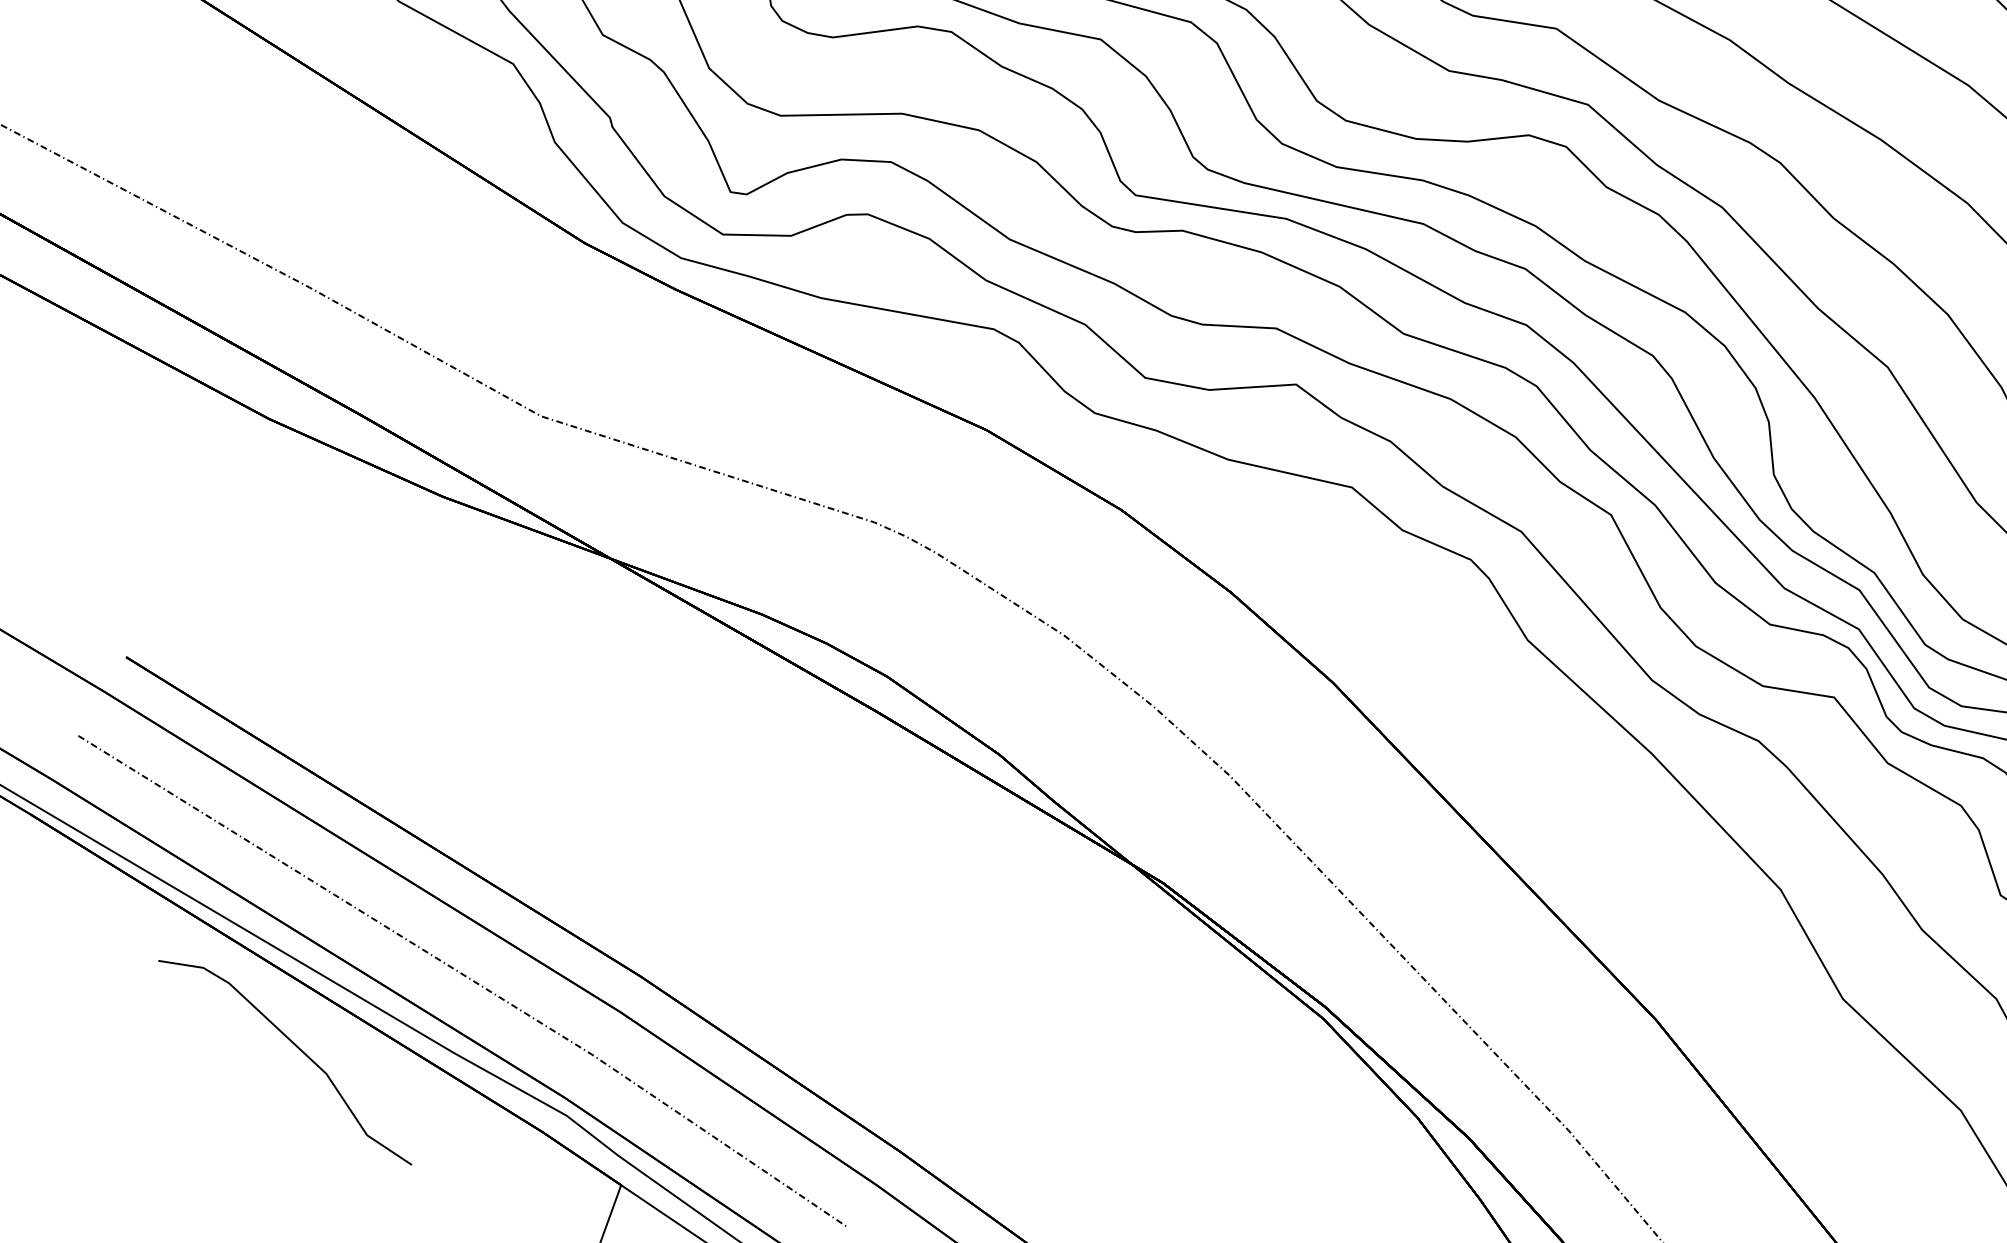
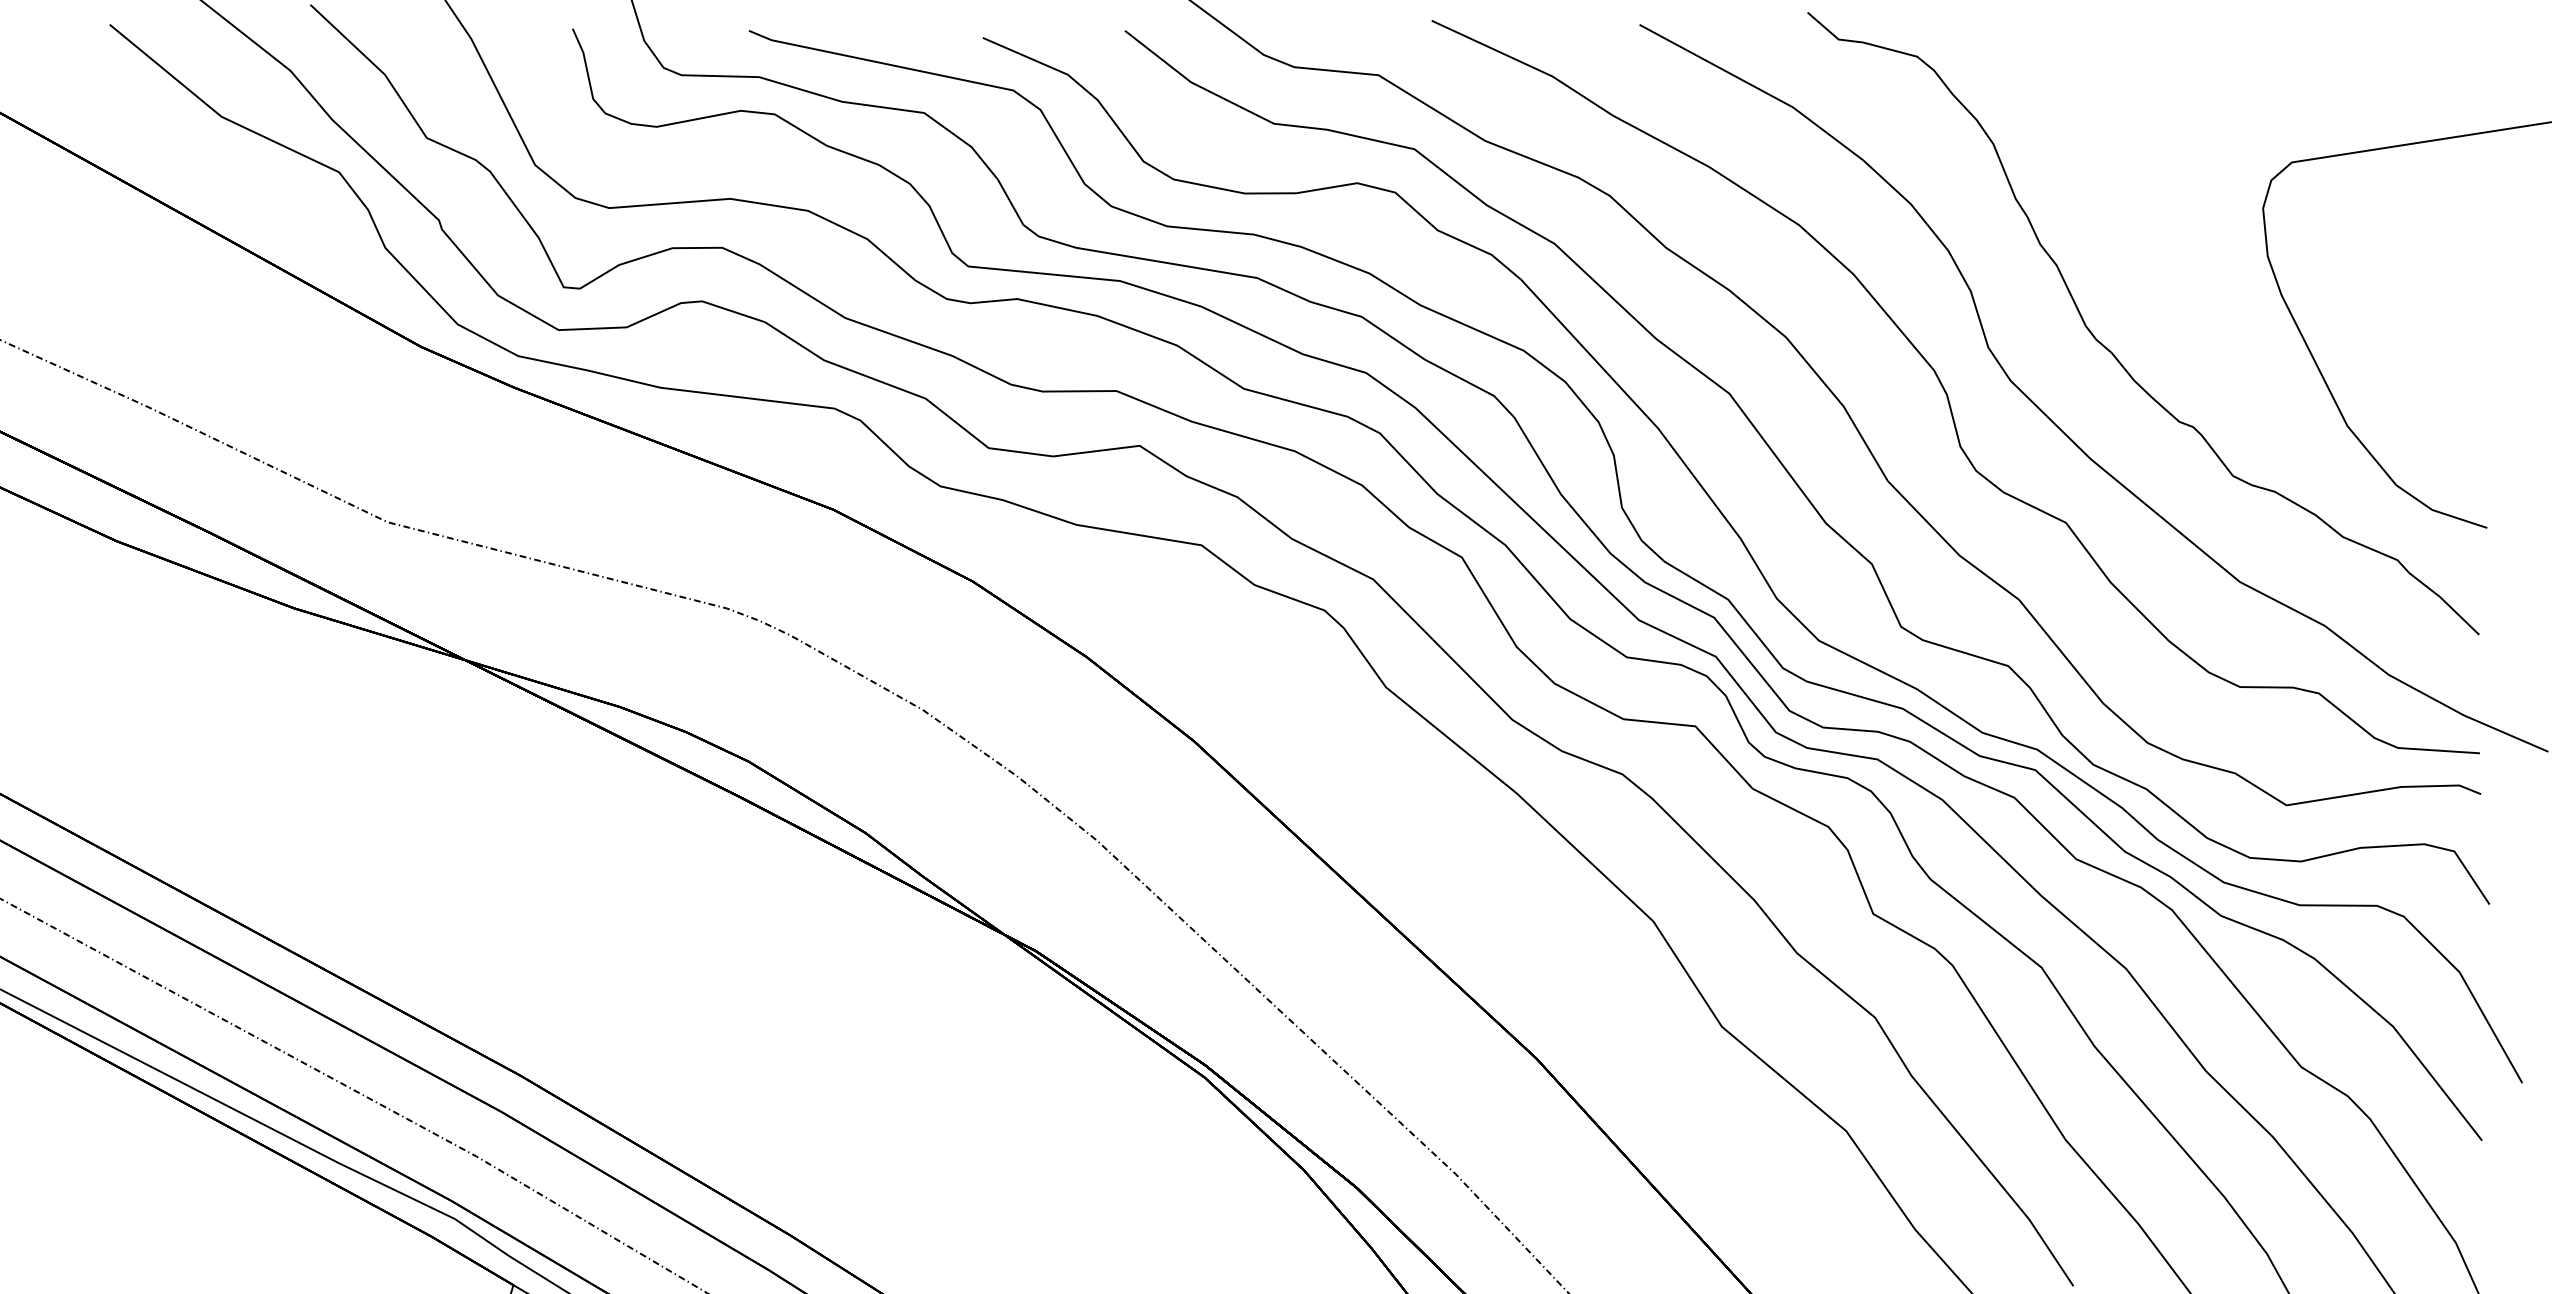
curve: (295, 1047) -> (180, 1166), removed

